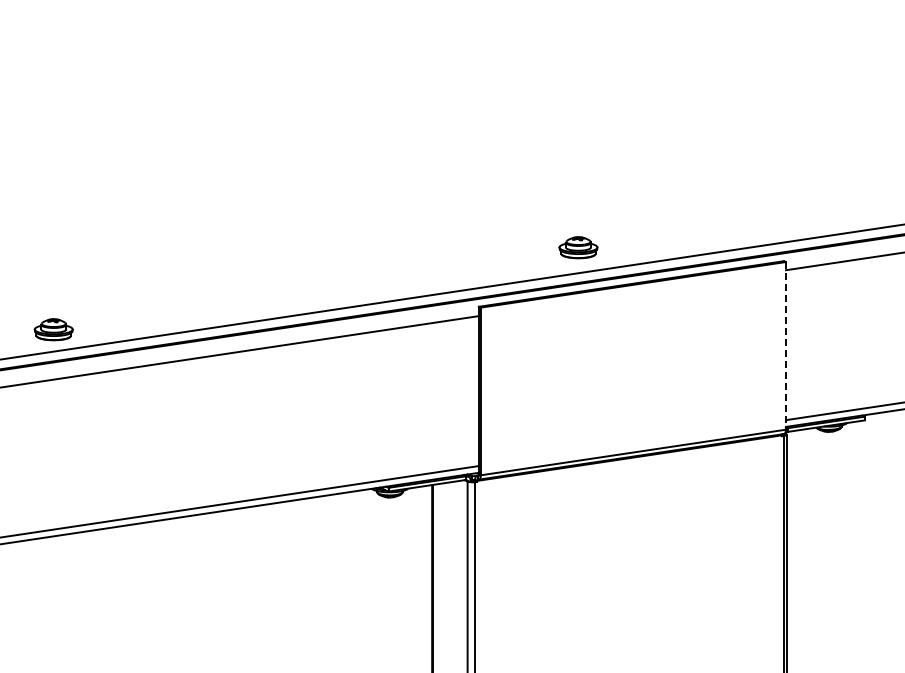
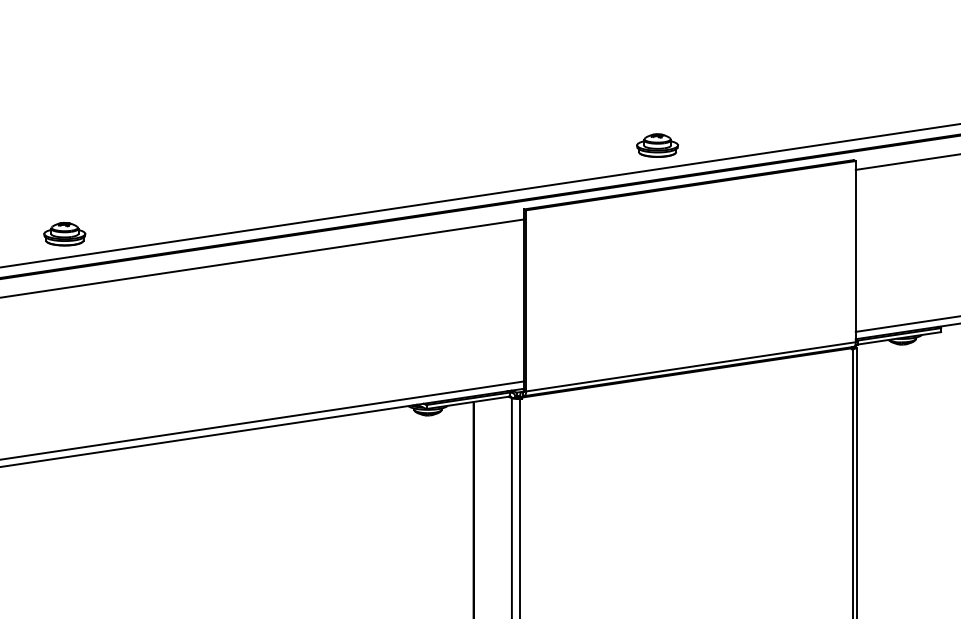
part: (578, 247) -> (657, 145), moved
line: (785, 345) -> (855, 251), dashed -> solid

